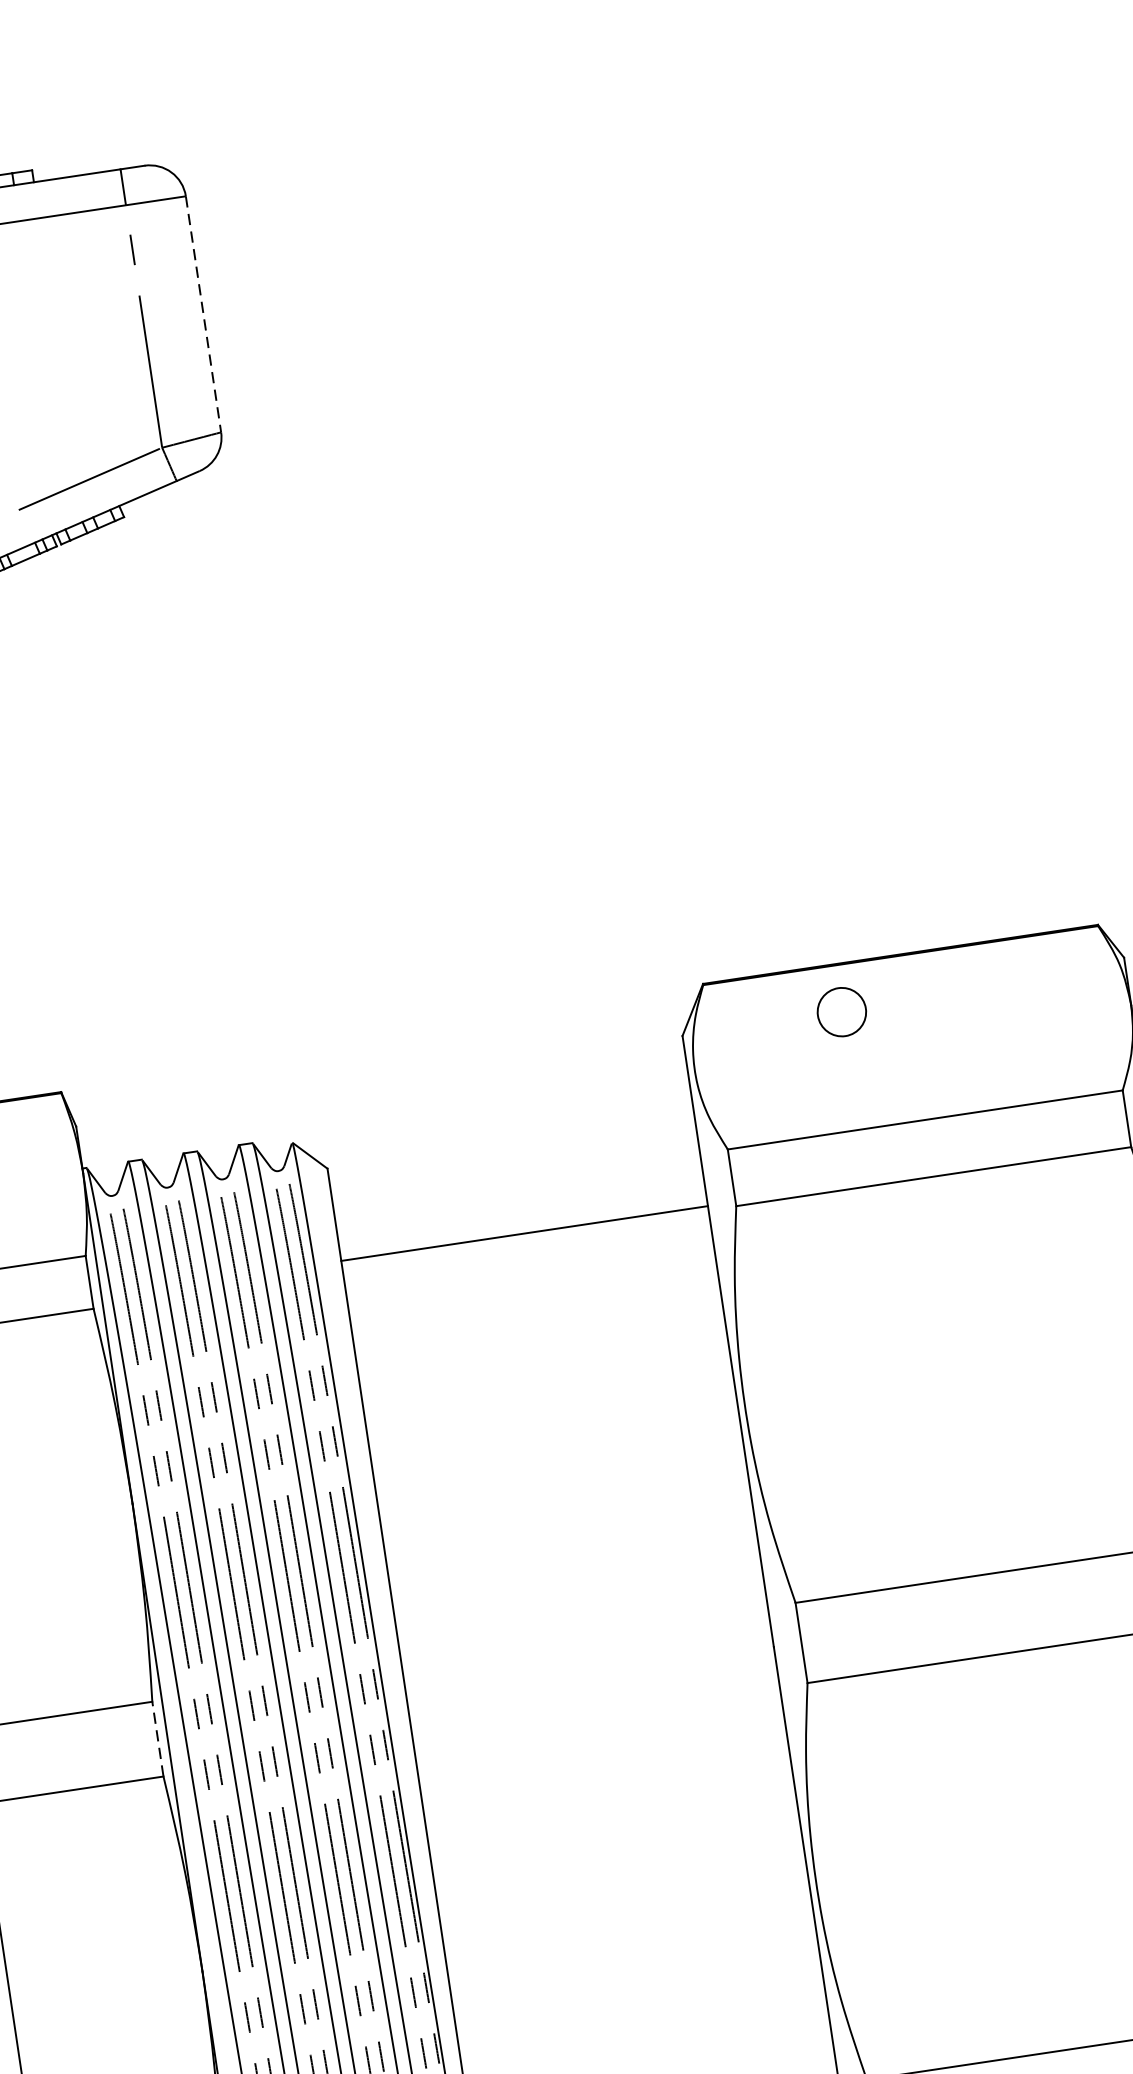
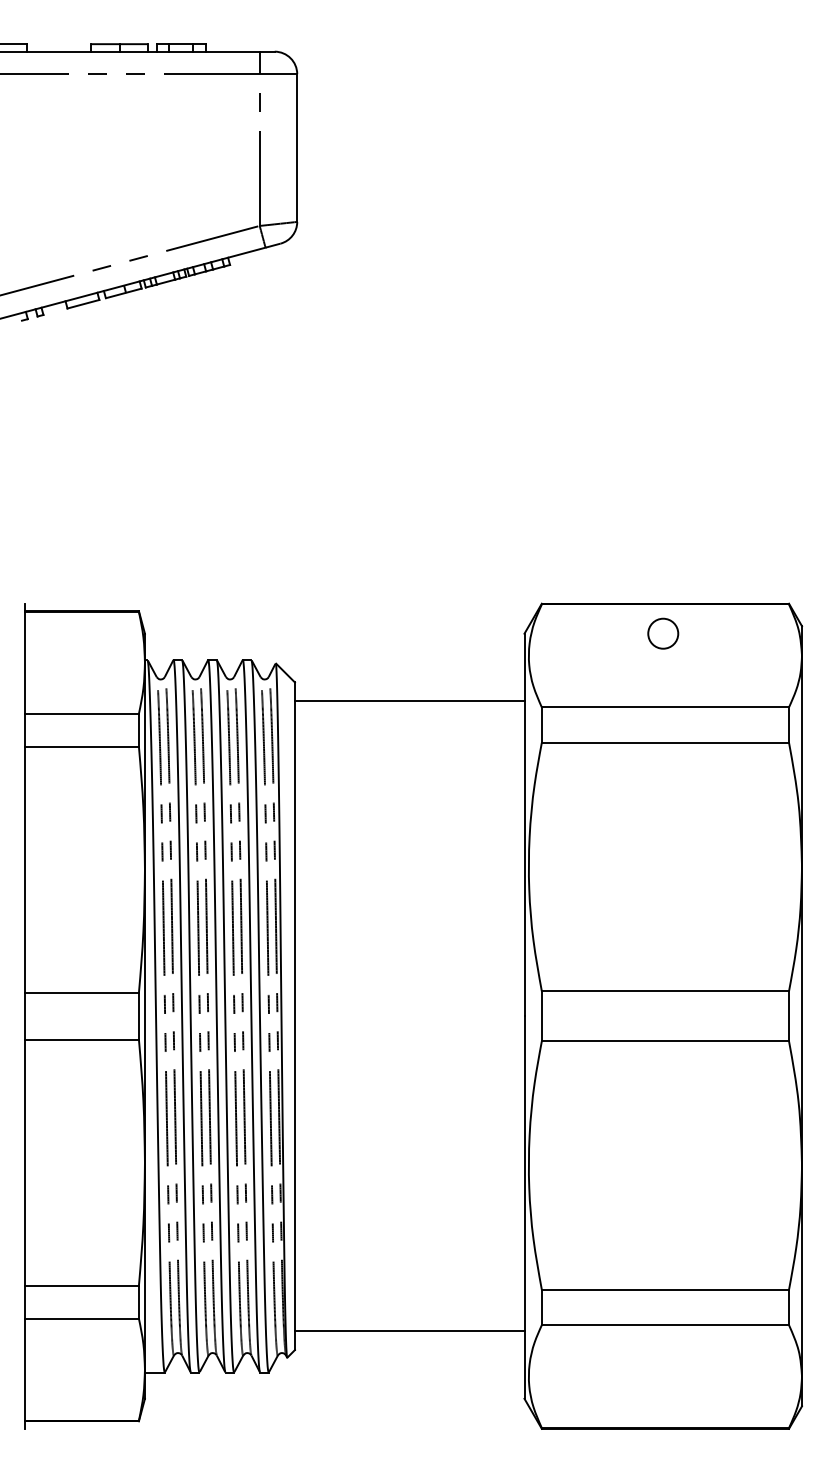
line: (204, 314) -> (297, 148), dashed -> solid
circle: (842, 1011) -> (663, 633), moved
line: (524, 1234) -> (409, 701), moved
line: (157, 1738) -> (138, 1015), dashed -> solid

